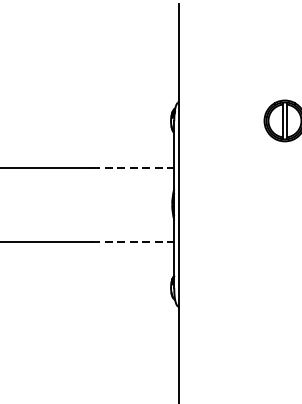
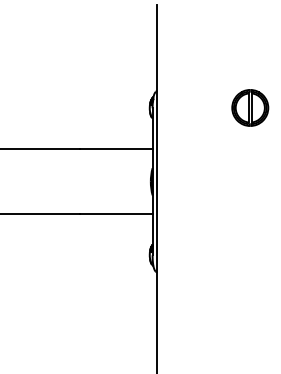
line: (134, 168) -> (117, 149), dashed -> solid
line: (134, 241) -> (117, 214), dashed -> solid

